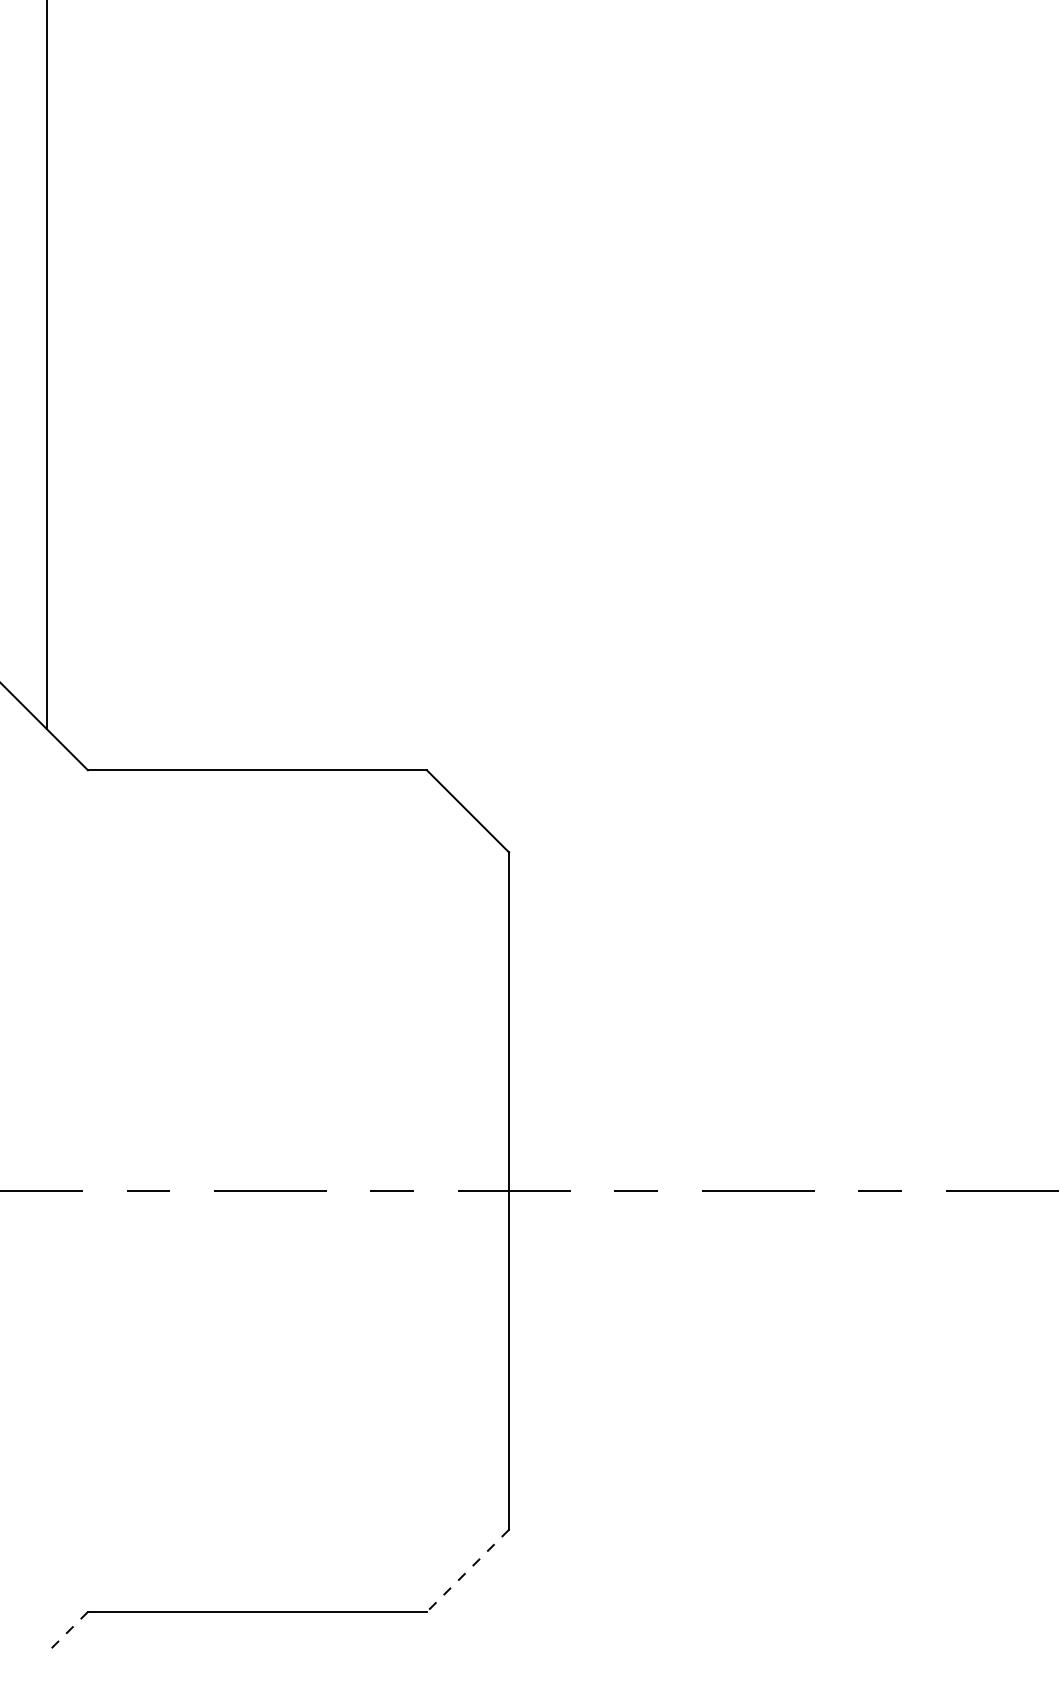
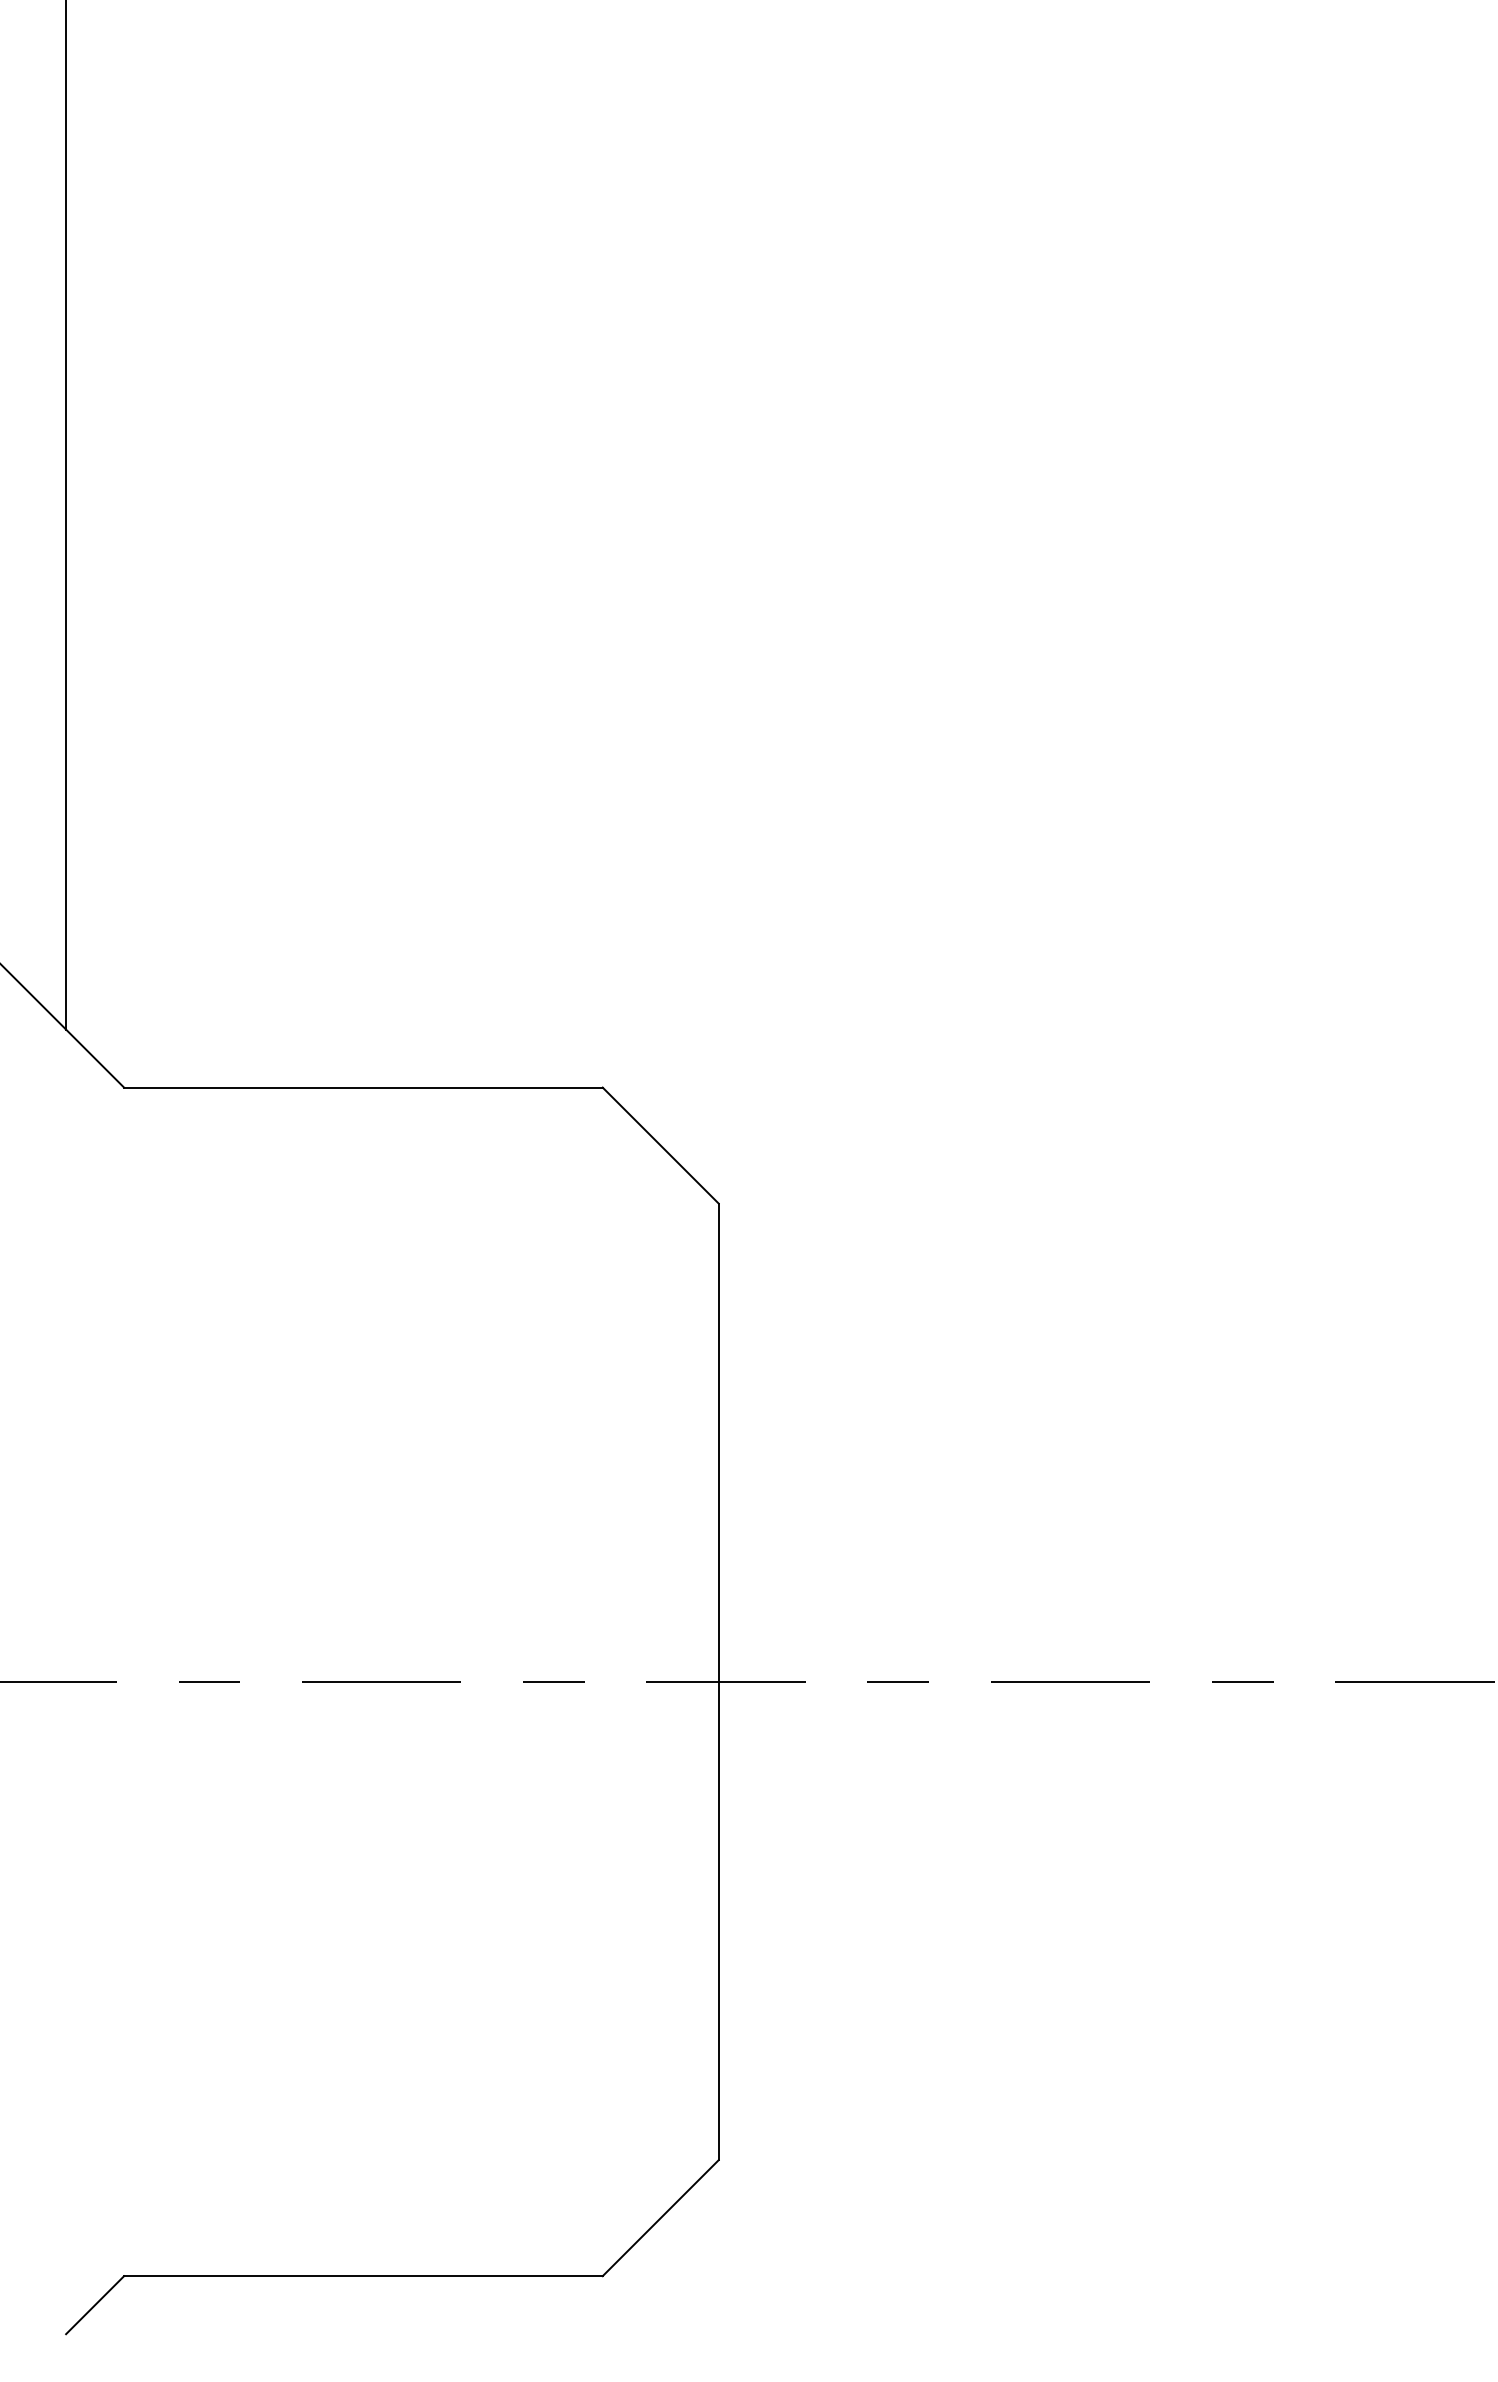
line: (467, 1571) -> (660, 2218), dashed -> solid
line: (67, 1632) -> (94, 2305), dashed -> solid

